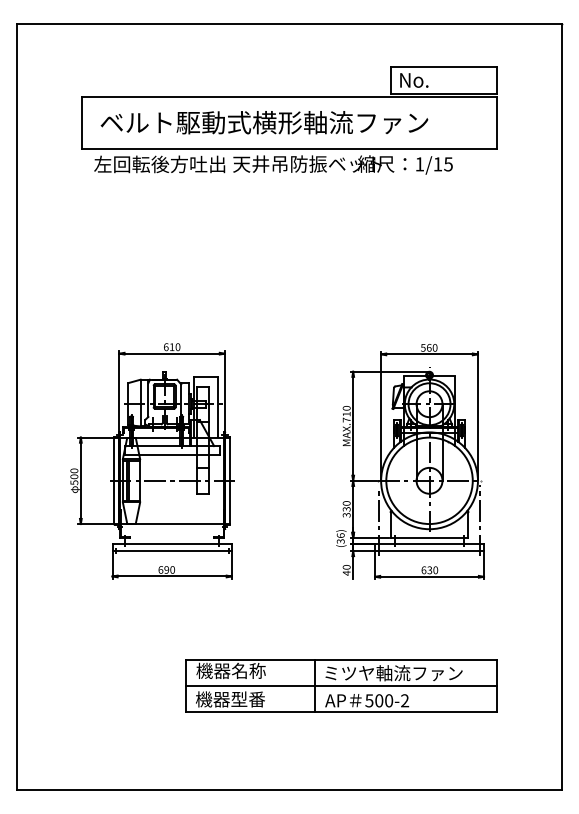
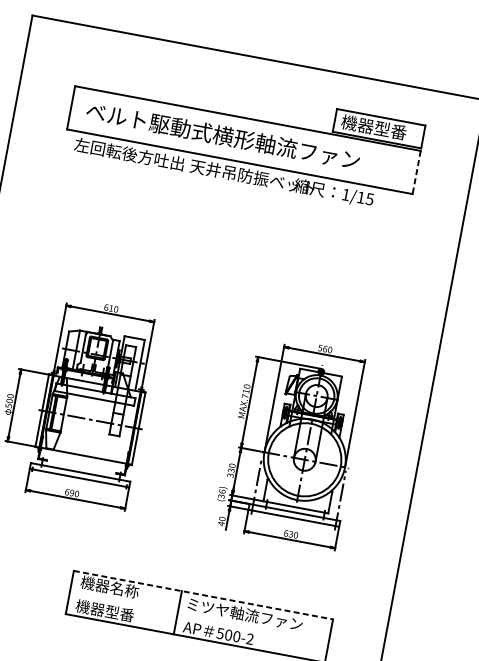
text: (437, 80) -> (373, 127), No. -> 機器型番
line: (497, 123) -> (417, 172), solid -> dashed
line: (341, 659) -> (203, 594), solid -> dashed
line: (341, 685) -> (199, 616), removed

